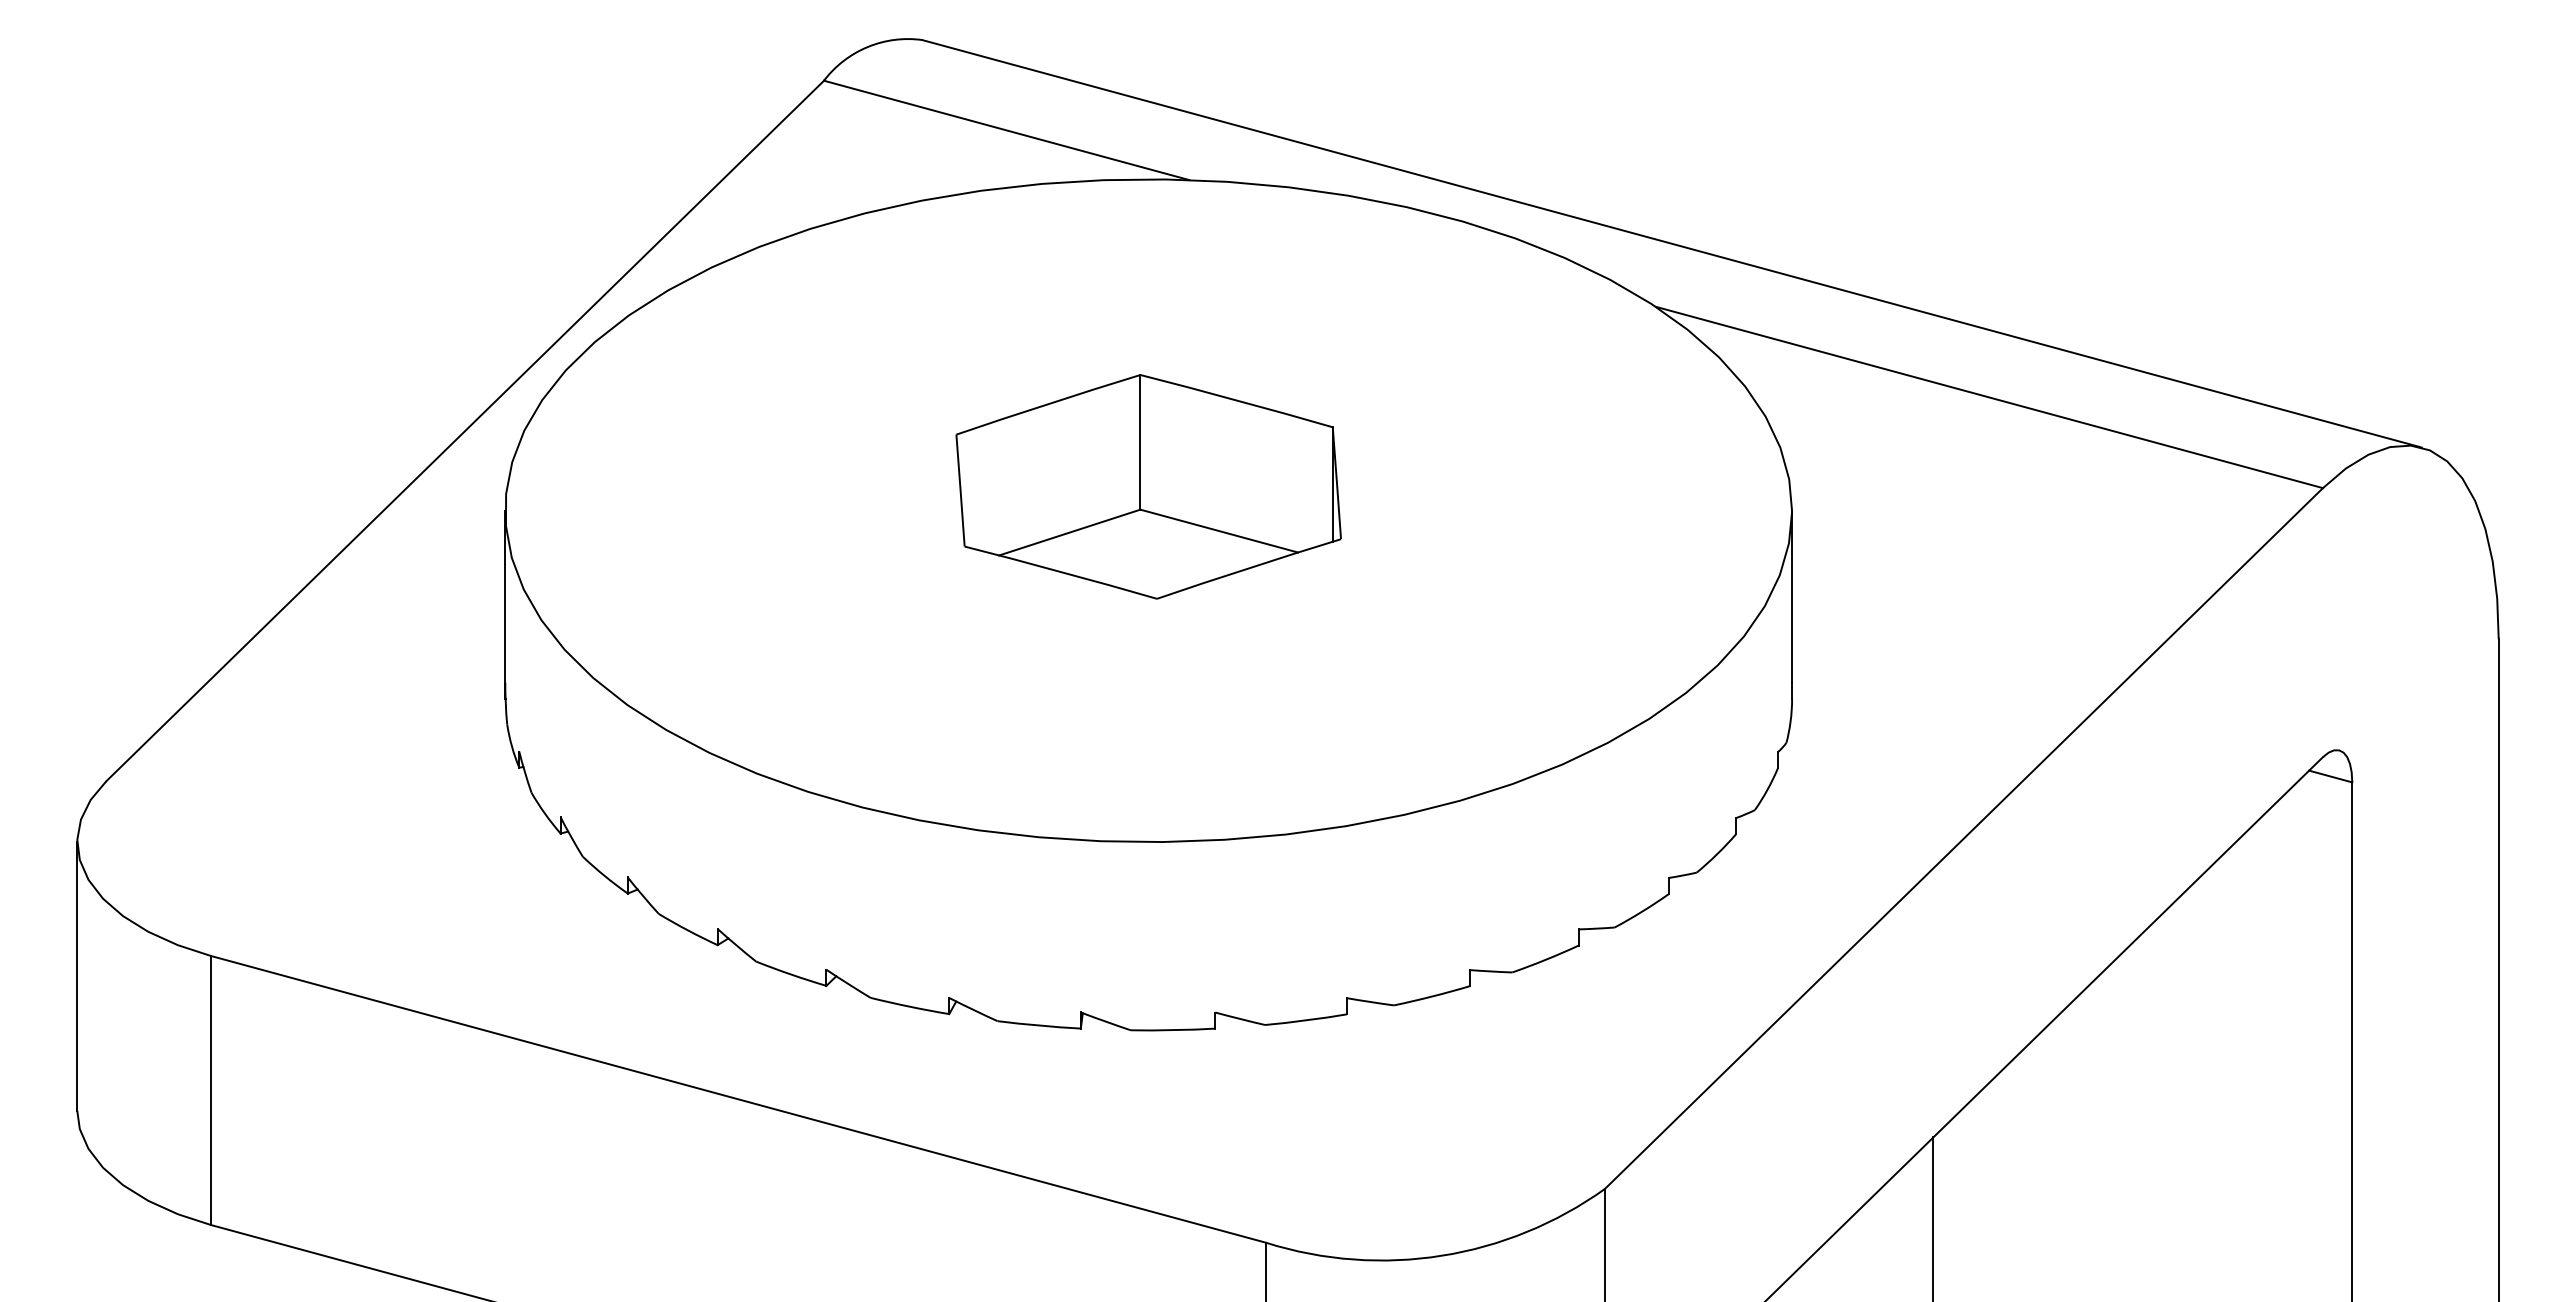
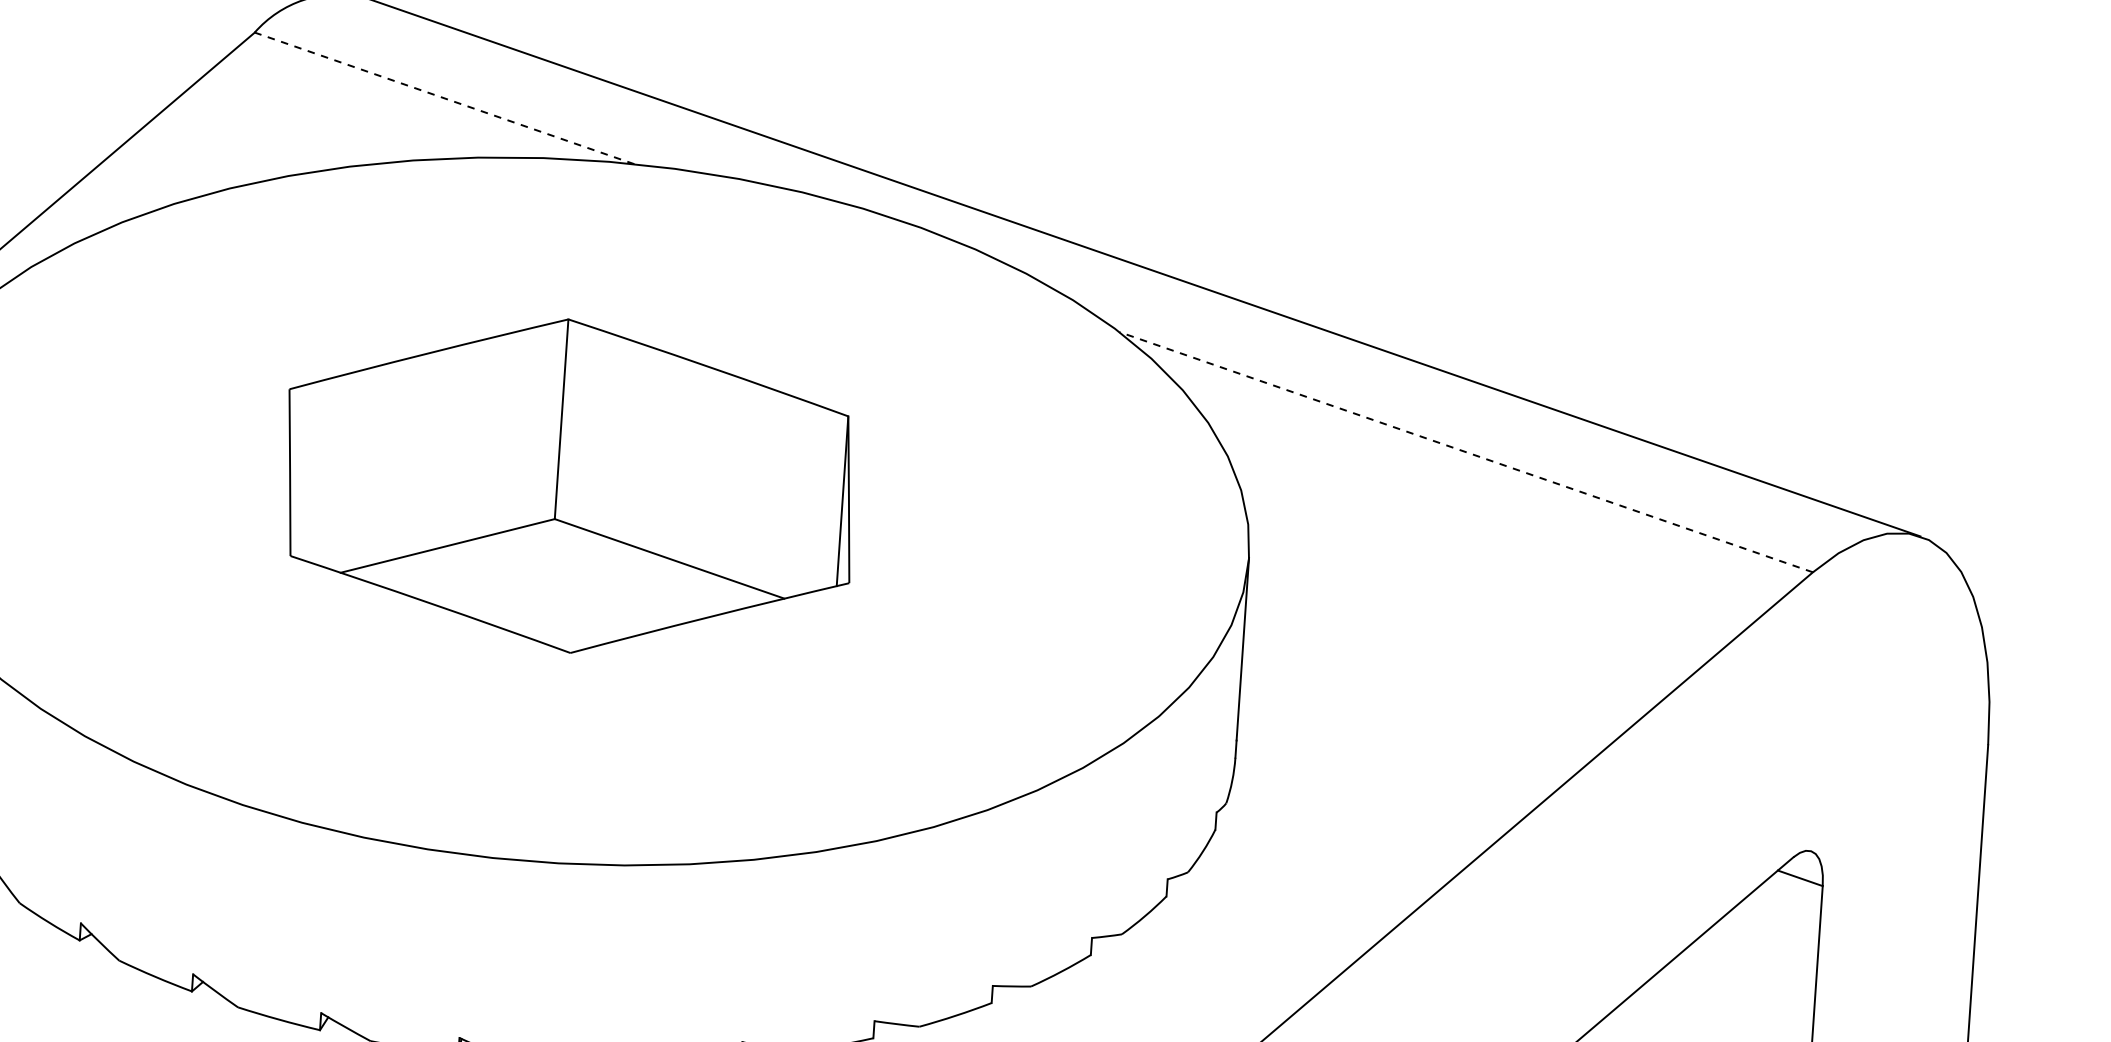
line: (1006, 130) -> (444, 98), solid -> dashed
line: (1989, 397) -> (1466, 452), solid -> dashed
part: (1148, 486) -> (569, 485), size x1.4

